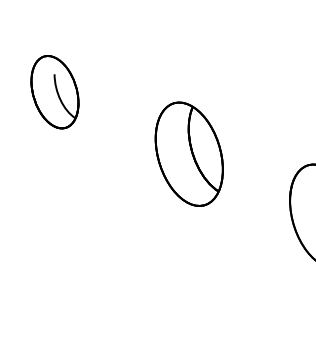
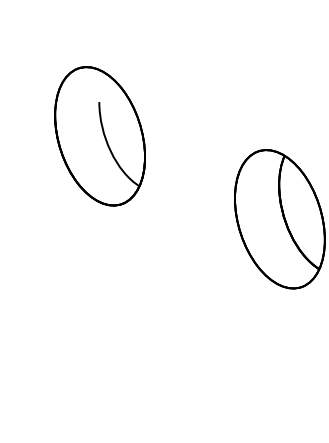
part: (54, 91) -> (99, 135), size x1.43

